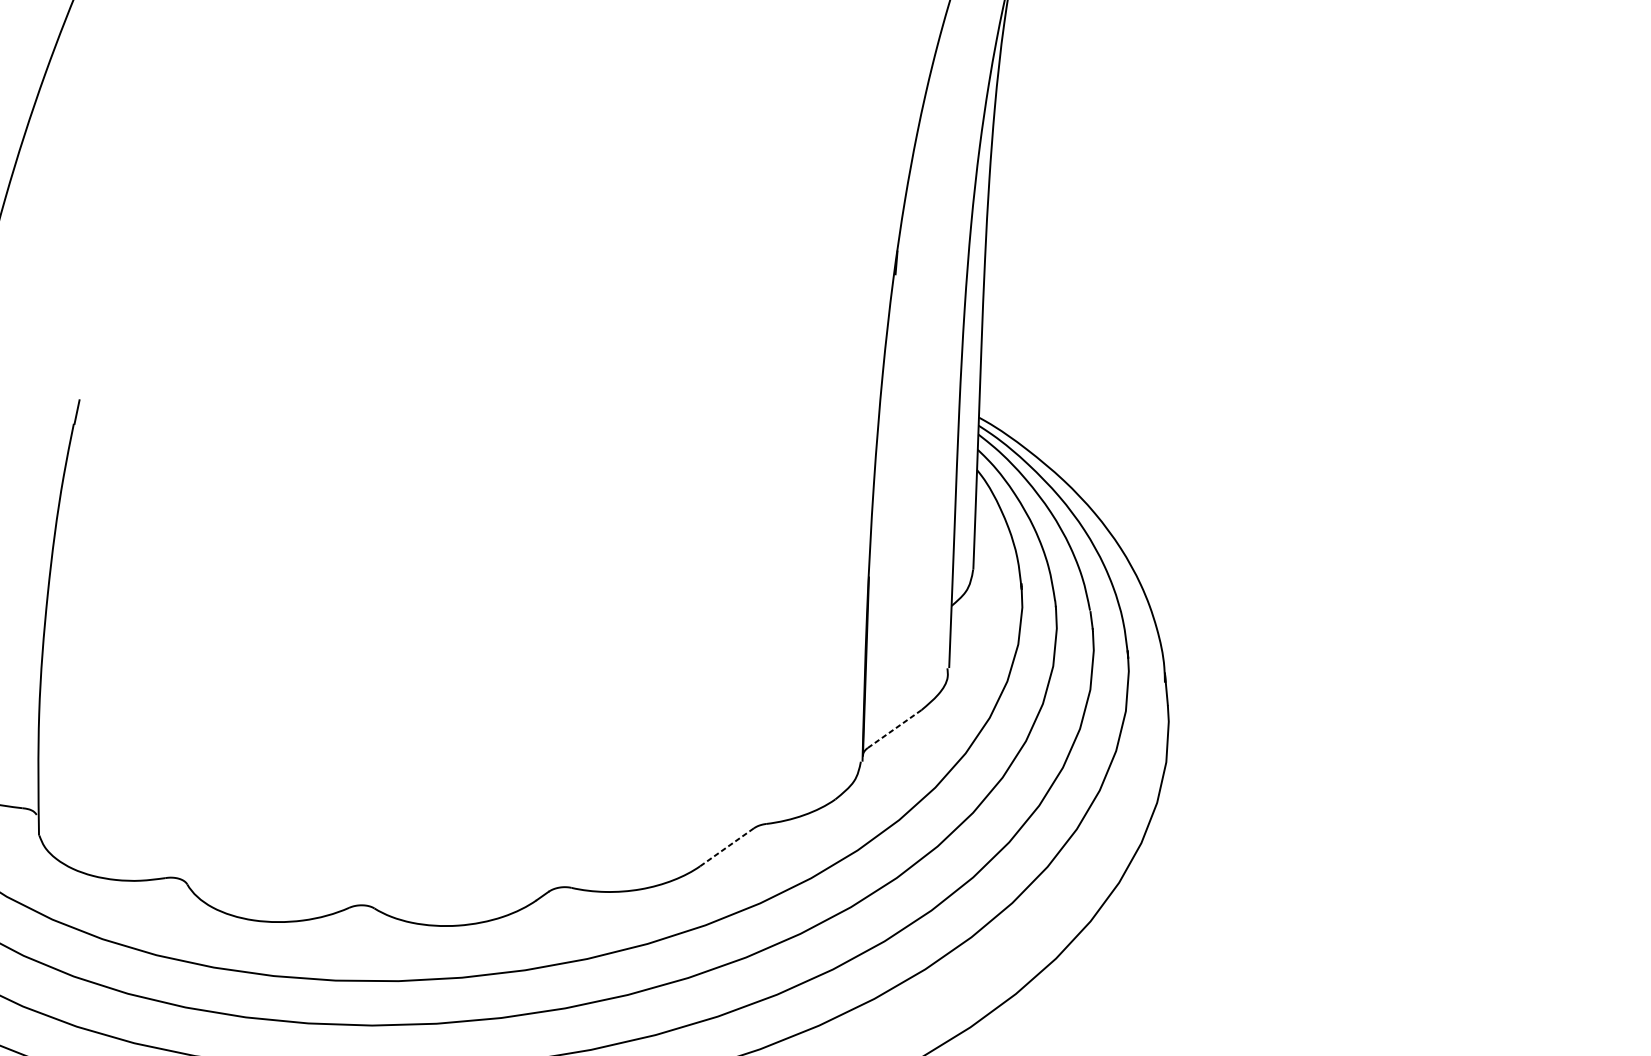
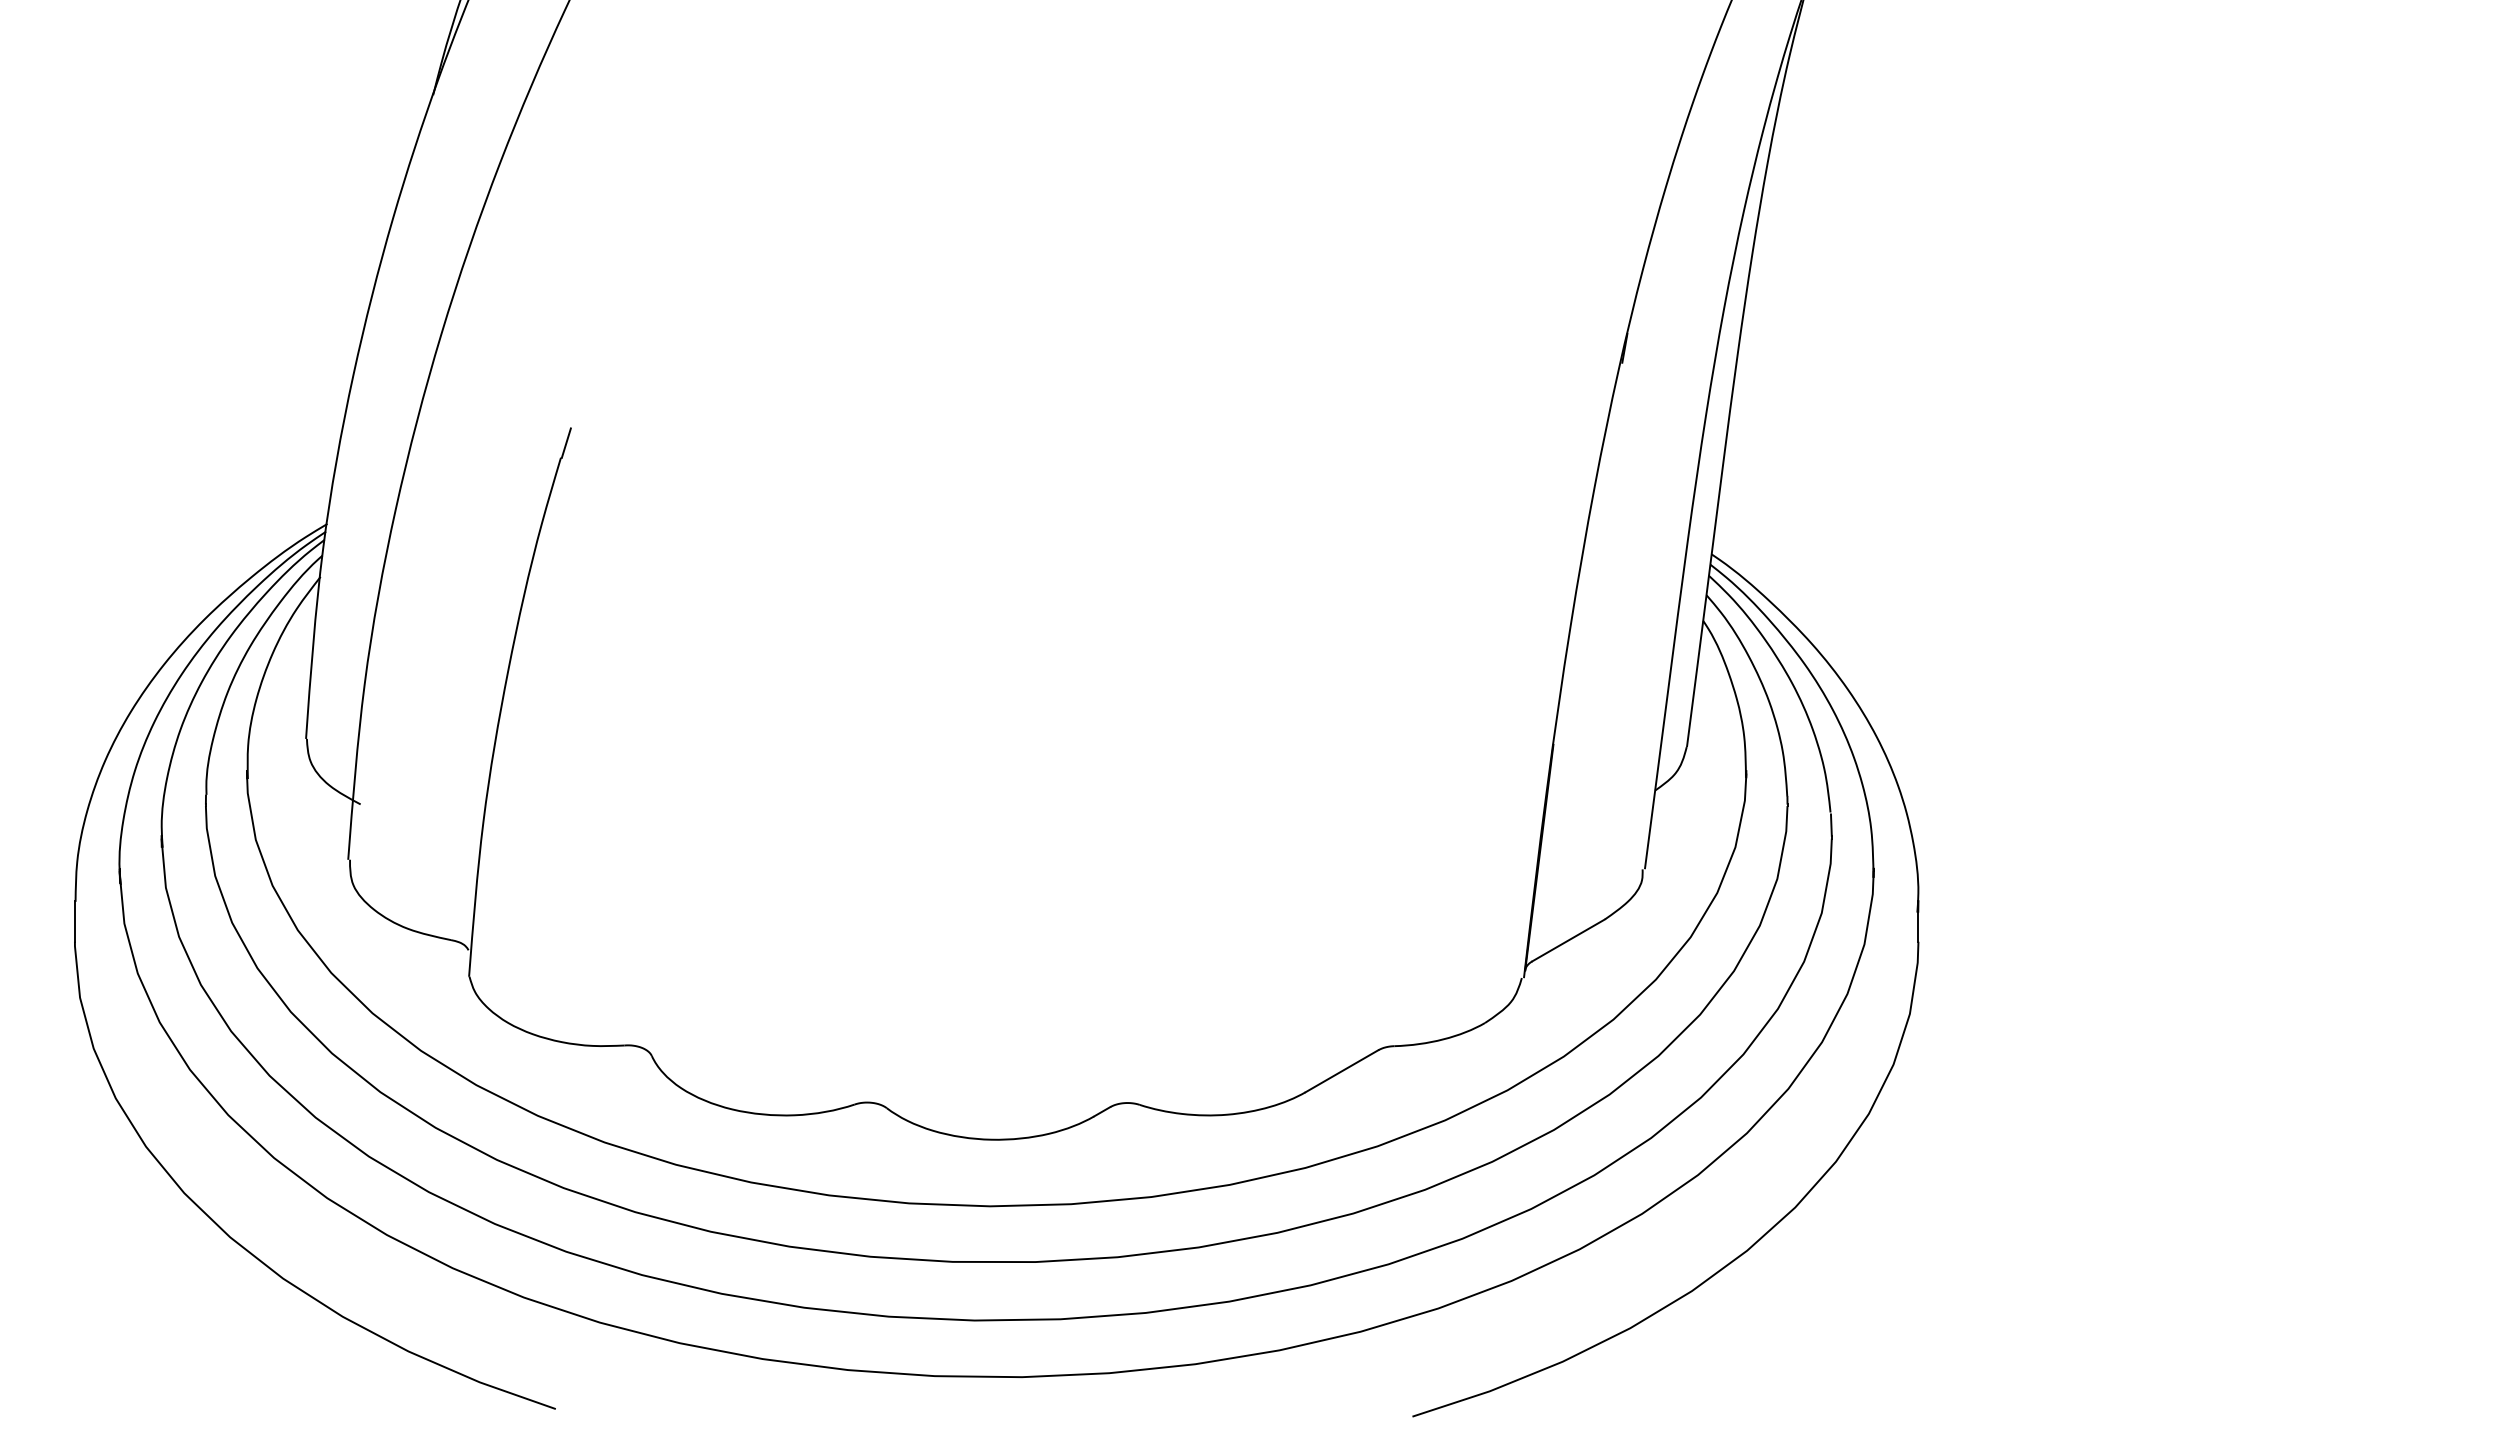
line: (894, 729) -> (1568, 940), dashed -> solid
line: (726, 847) -> (1341, 1071), dashed -> solid

